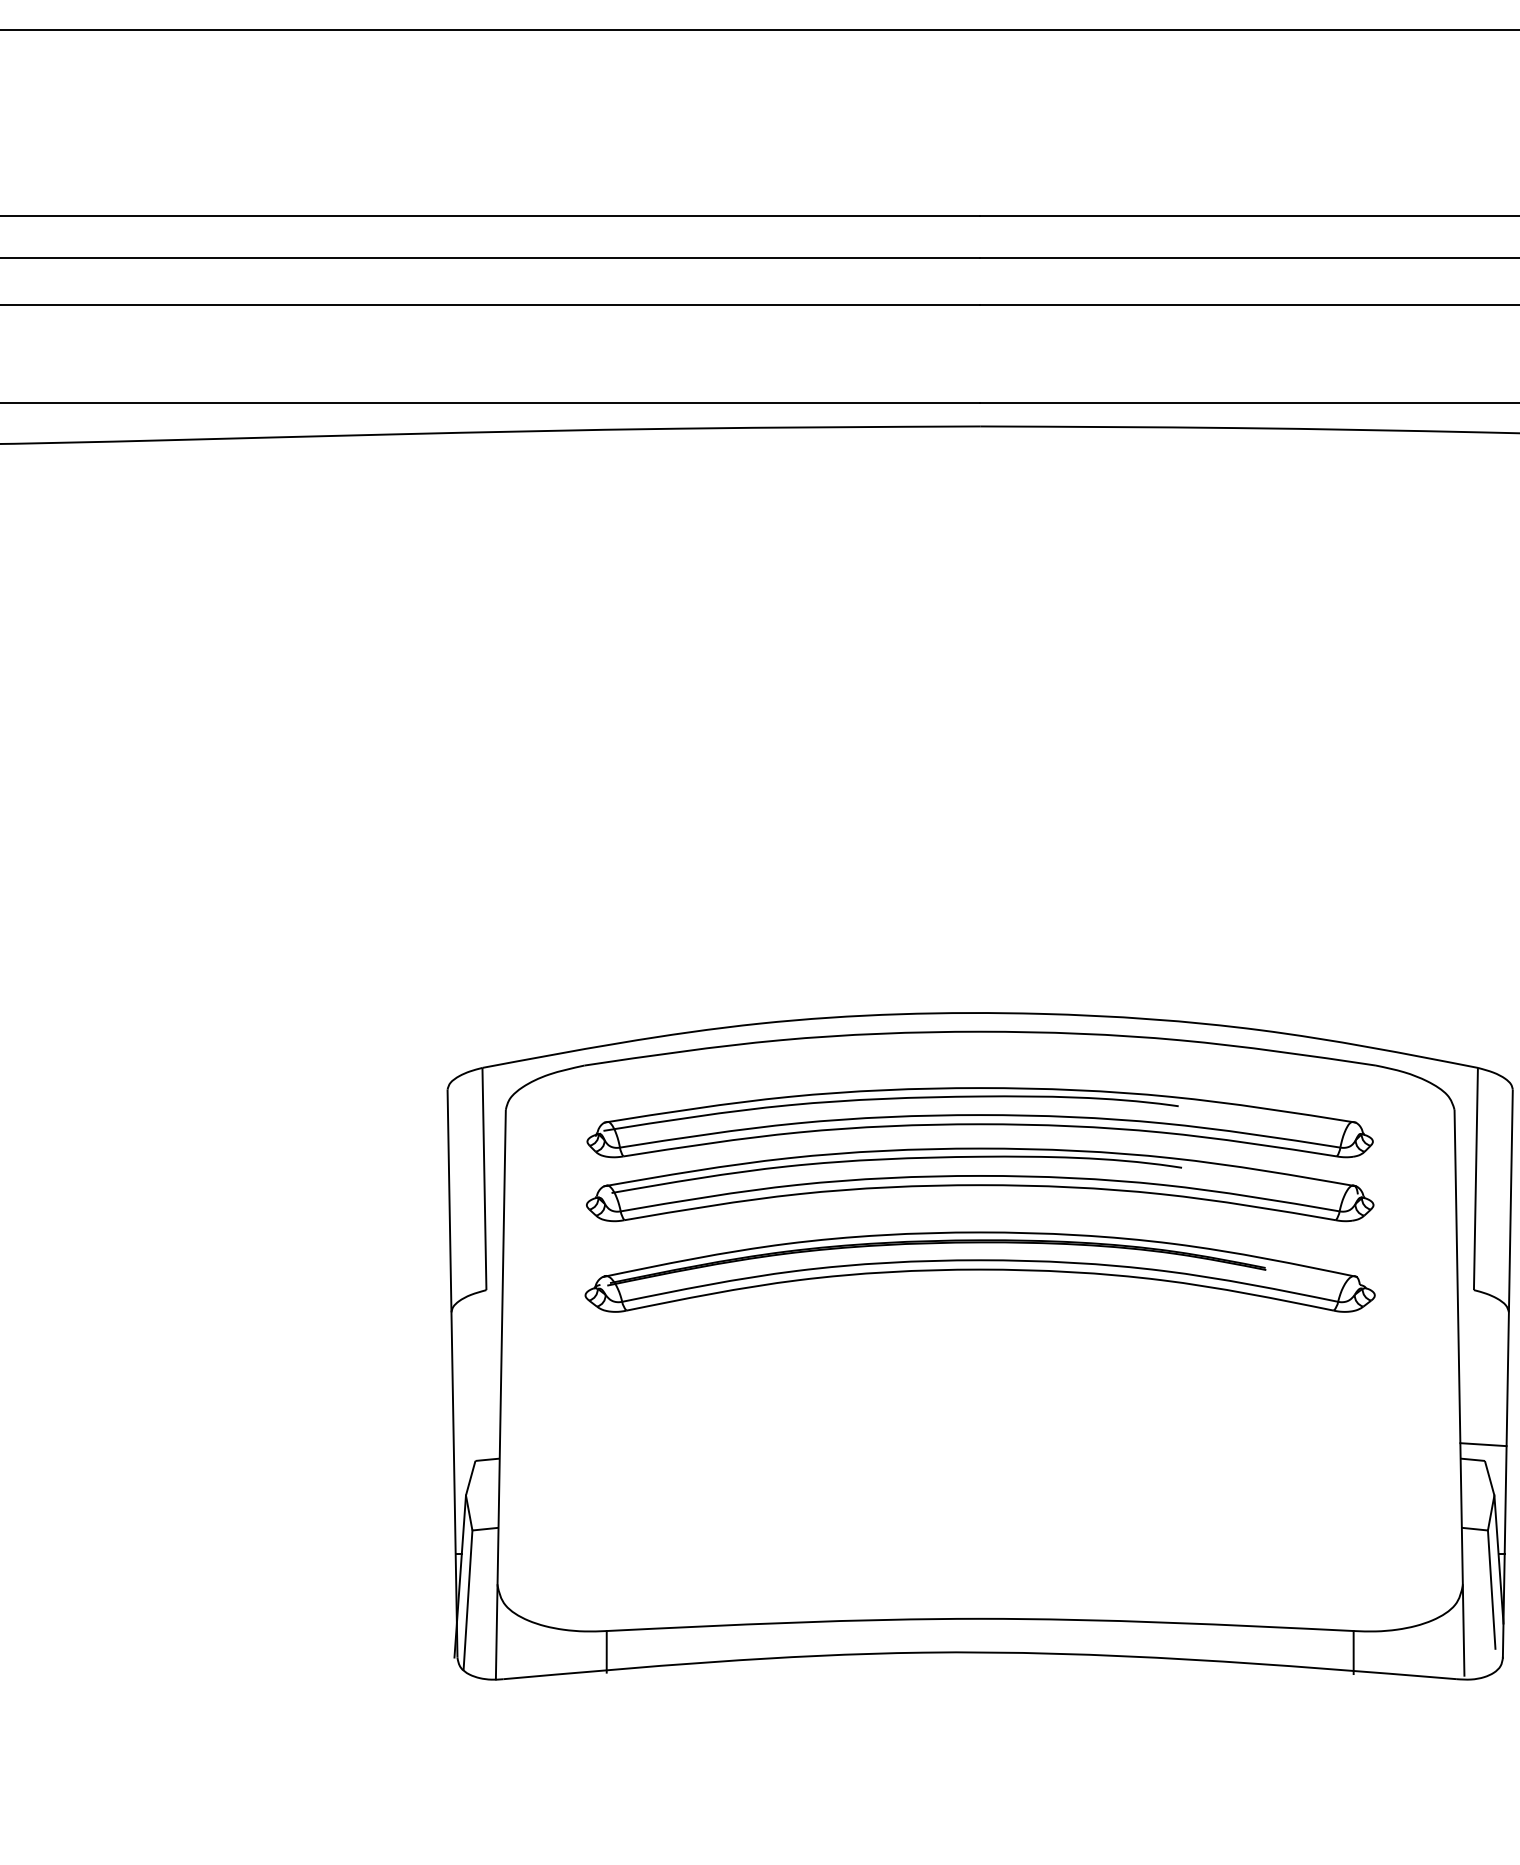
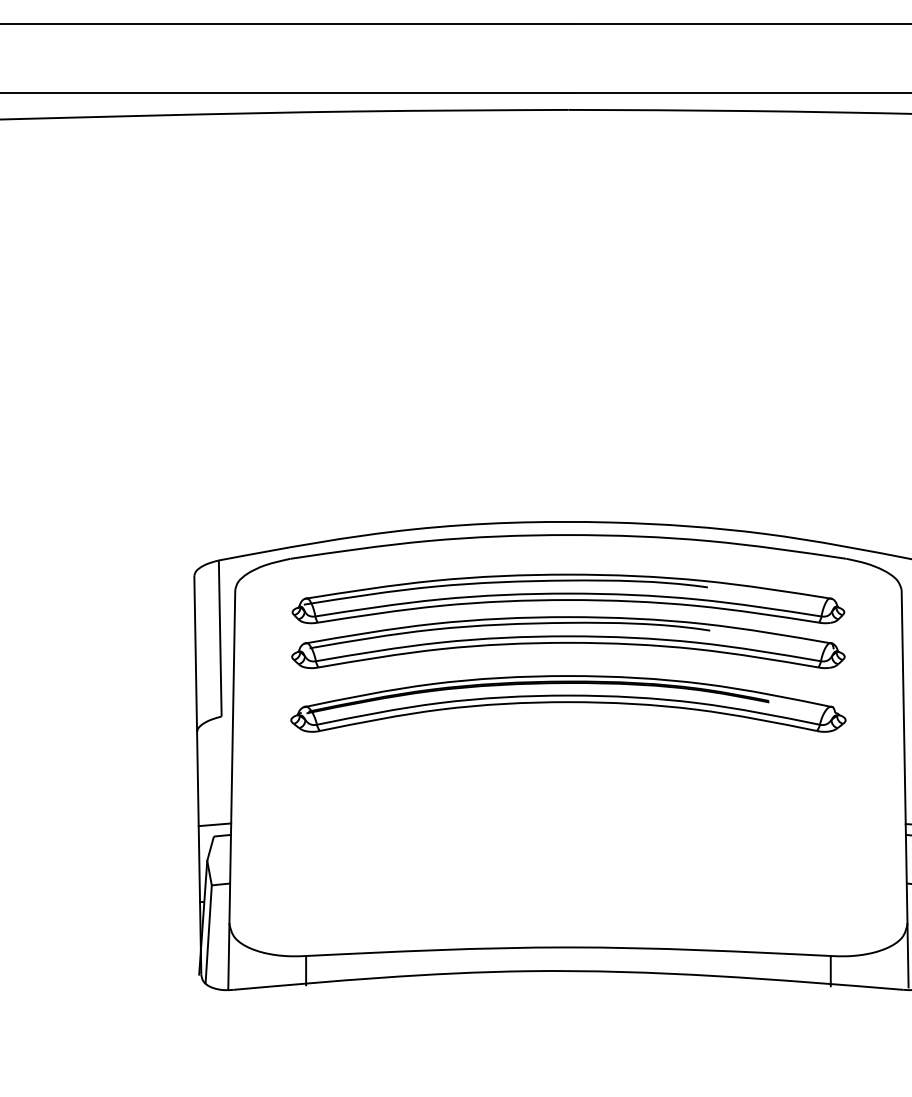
line: (476, 1444) -> (214, 824), added

